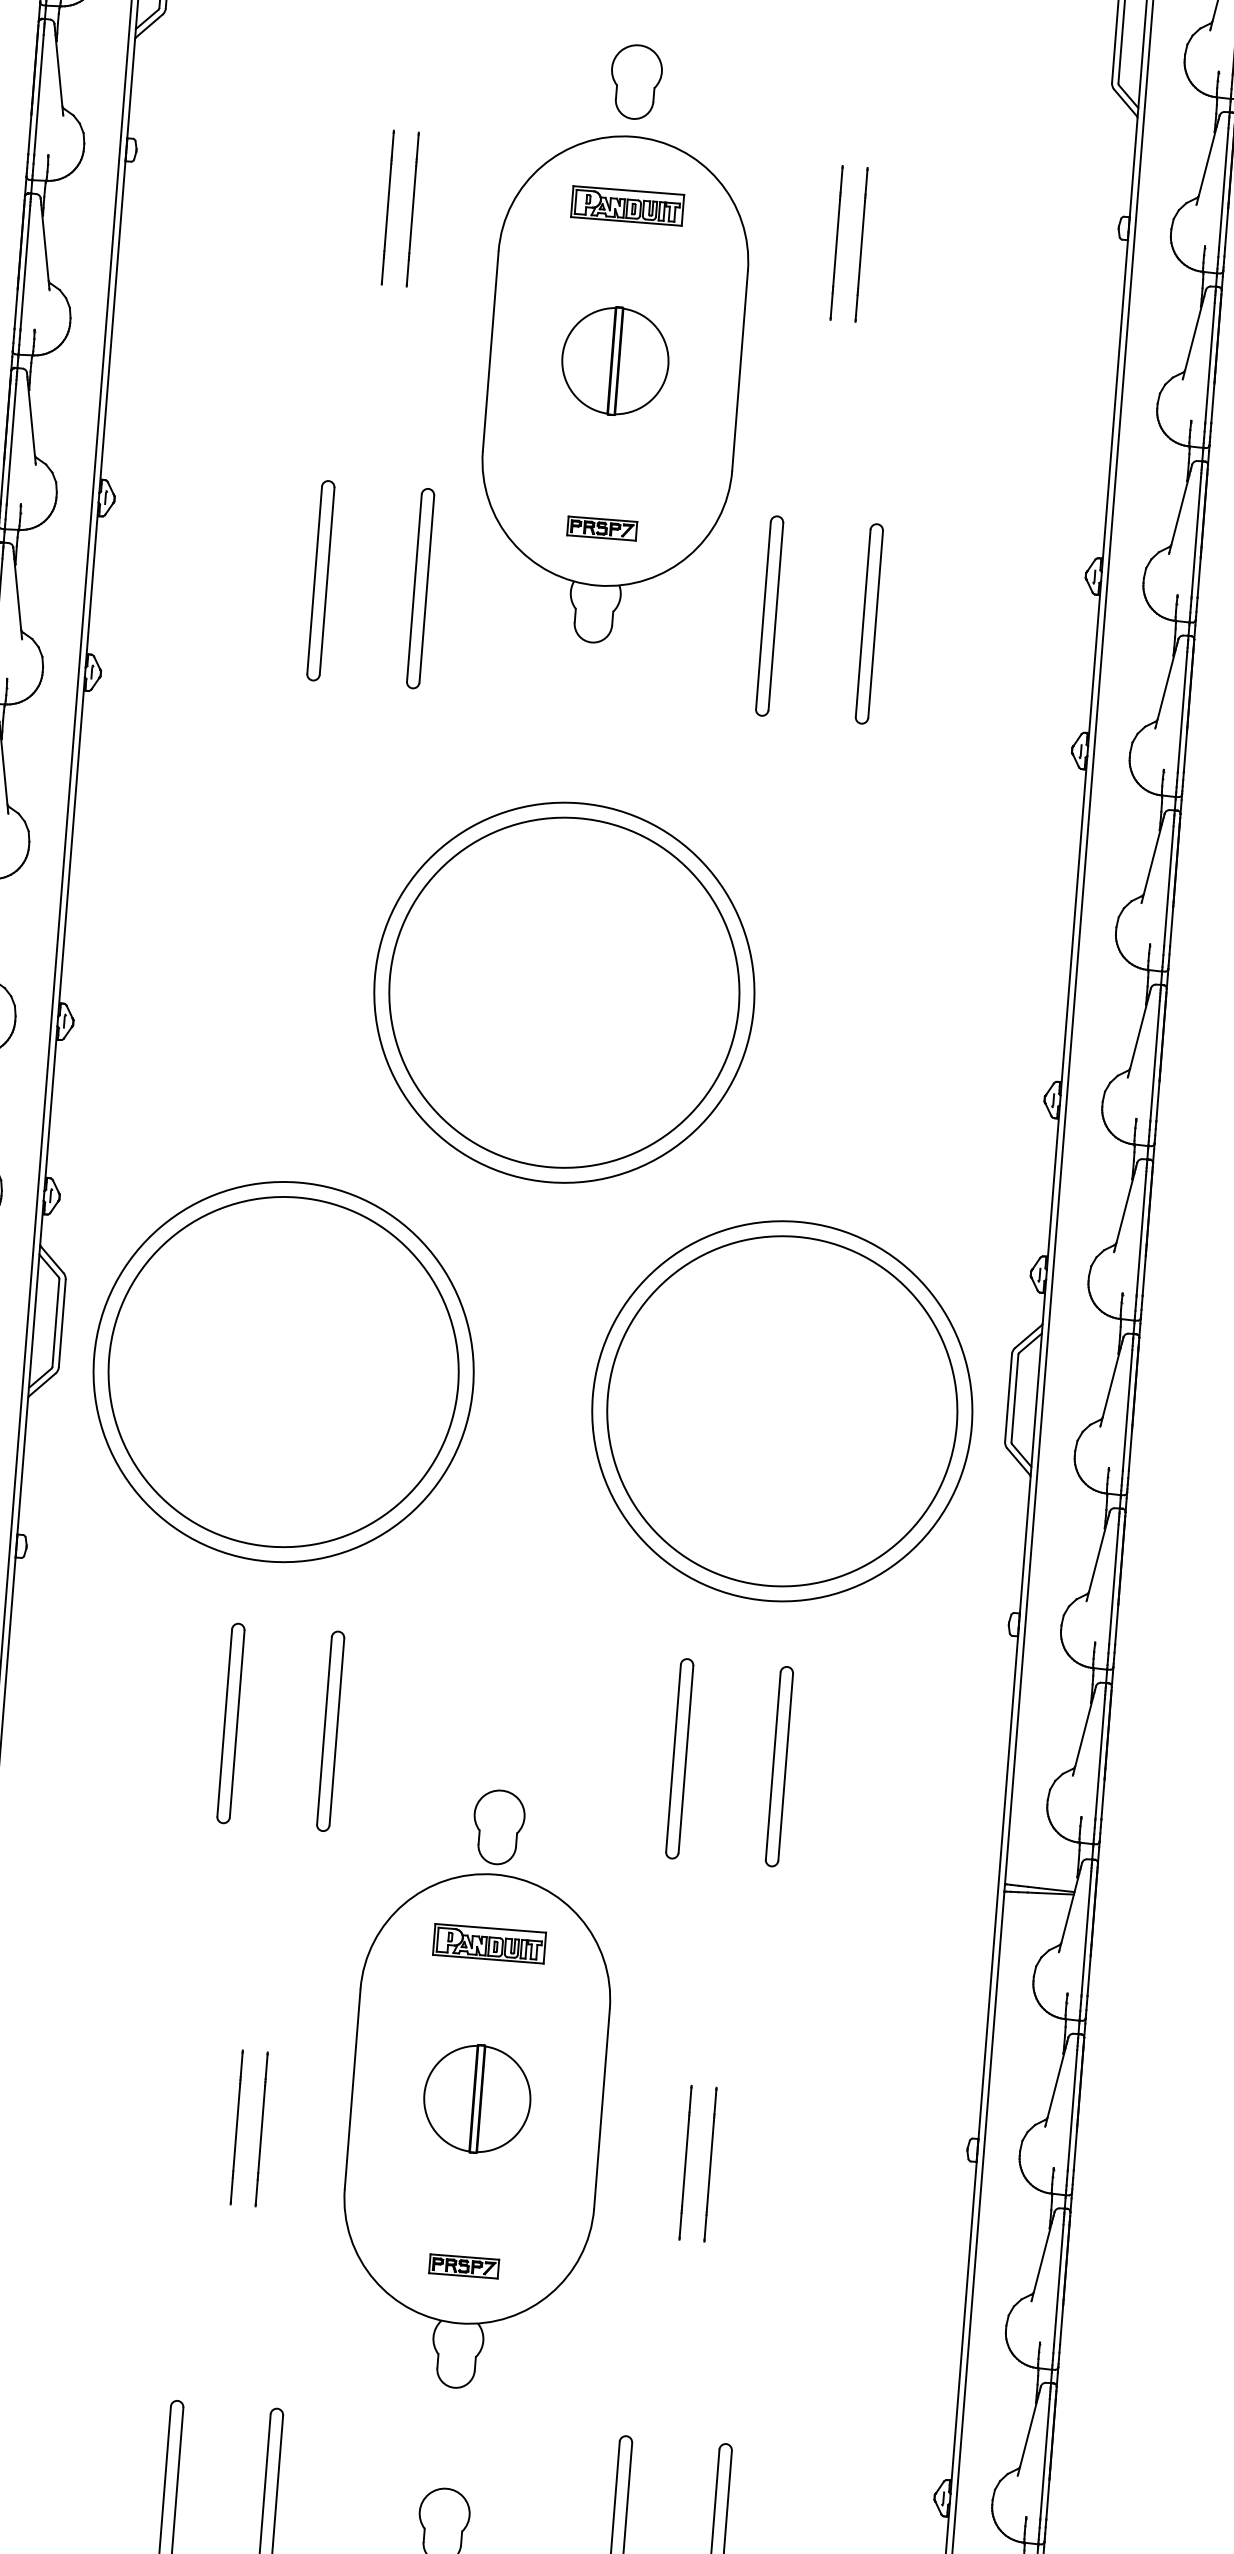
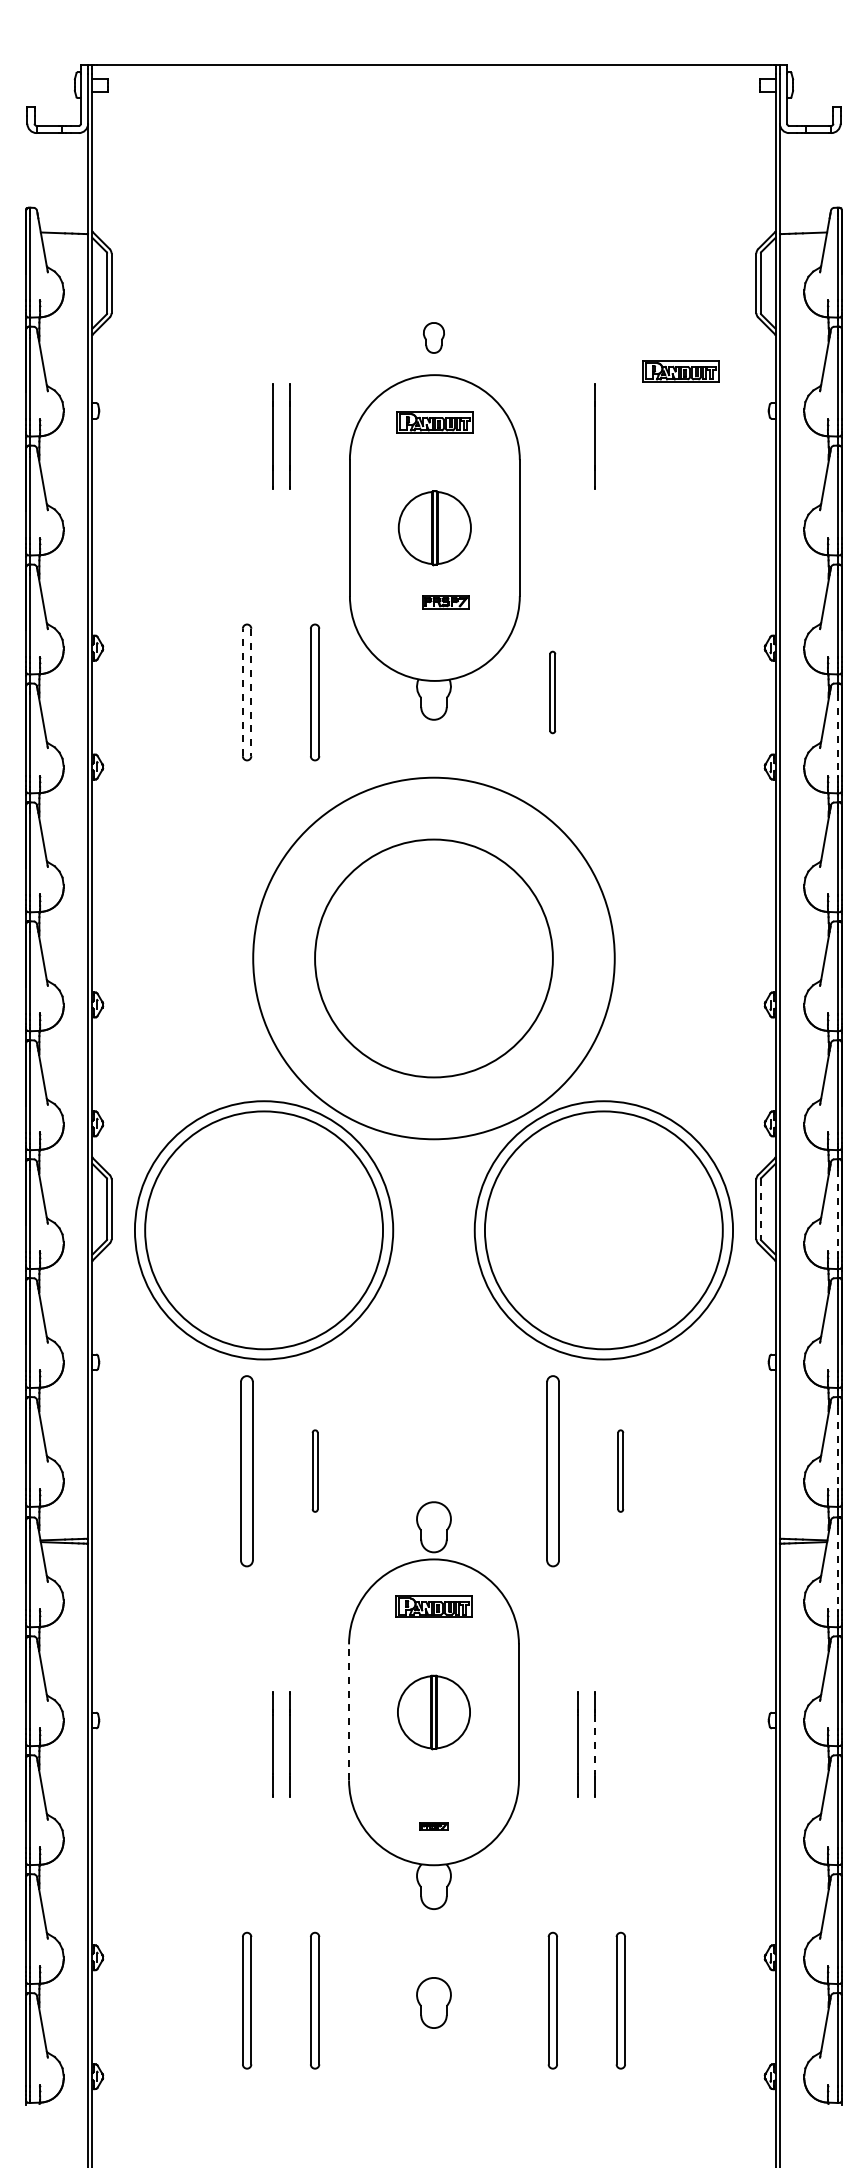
part: (635, 81) -> (433, 337), size x0.6
part: (993, 159) -> (680, 371), added
line: (835, 243) -> (577, 436), removed
part: (601, 529) -> (445, 602), moved
line: (314, 580) -> (242, 692), solid -> dashed
line: (327, 581) -> (251, 692), solid -> dashed
part: (769, 616) -> (552, 692), size x0.6
part: (868, 623) -> (620, 692), removed
line: (1182, 712) -> (837, 735), solid -> dashed
circle: (563, 992) -> (433, 958), size x1.4
line: (1014, 1398) -> (760, 1209), solid -> dashed
line: (1127, 1409) -> (837, 1210), solid -> dashed
part: (231, 1722) -> (247, 1470), size x1.4
part: (331, 1730) -> (315, 1470), size x0.6
part: (679, 1757) -> (552, 1470), size x1.4
line: (1099, 1758) -> (837, 1448), solid -> dashed
part: (778, 1765) -> (620, 1470), size x0.6
line: (1085, 1935) -> (837, 1569), solid -> dashed
line: (353, 2089) -> (349, 1712), solid -> dashed
line: (710, 2164) -> (595, 1744), solid -> dashed
part: (463, 2266) -> (433, 1826), size x0.6

